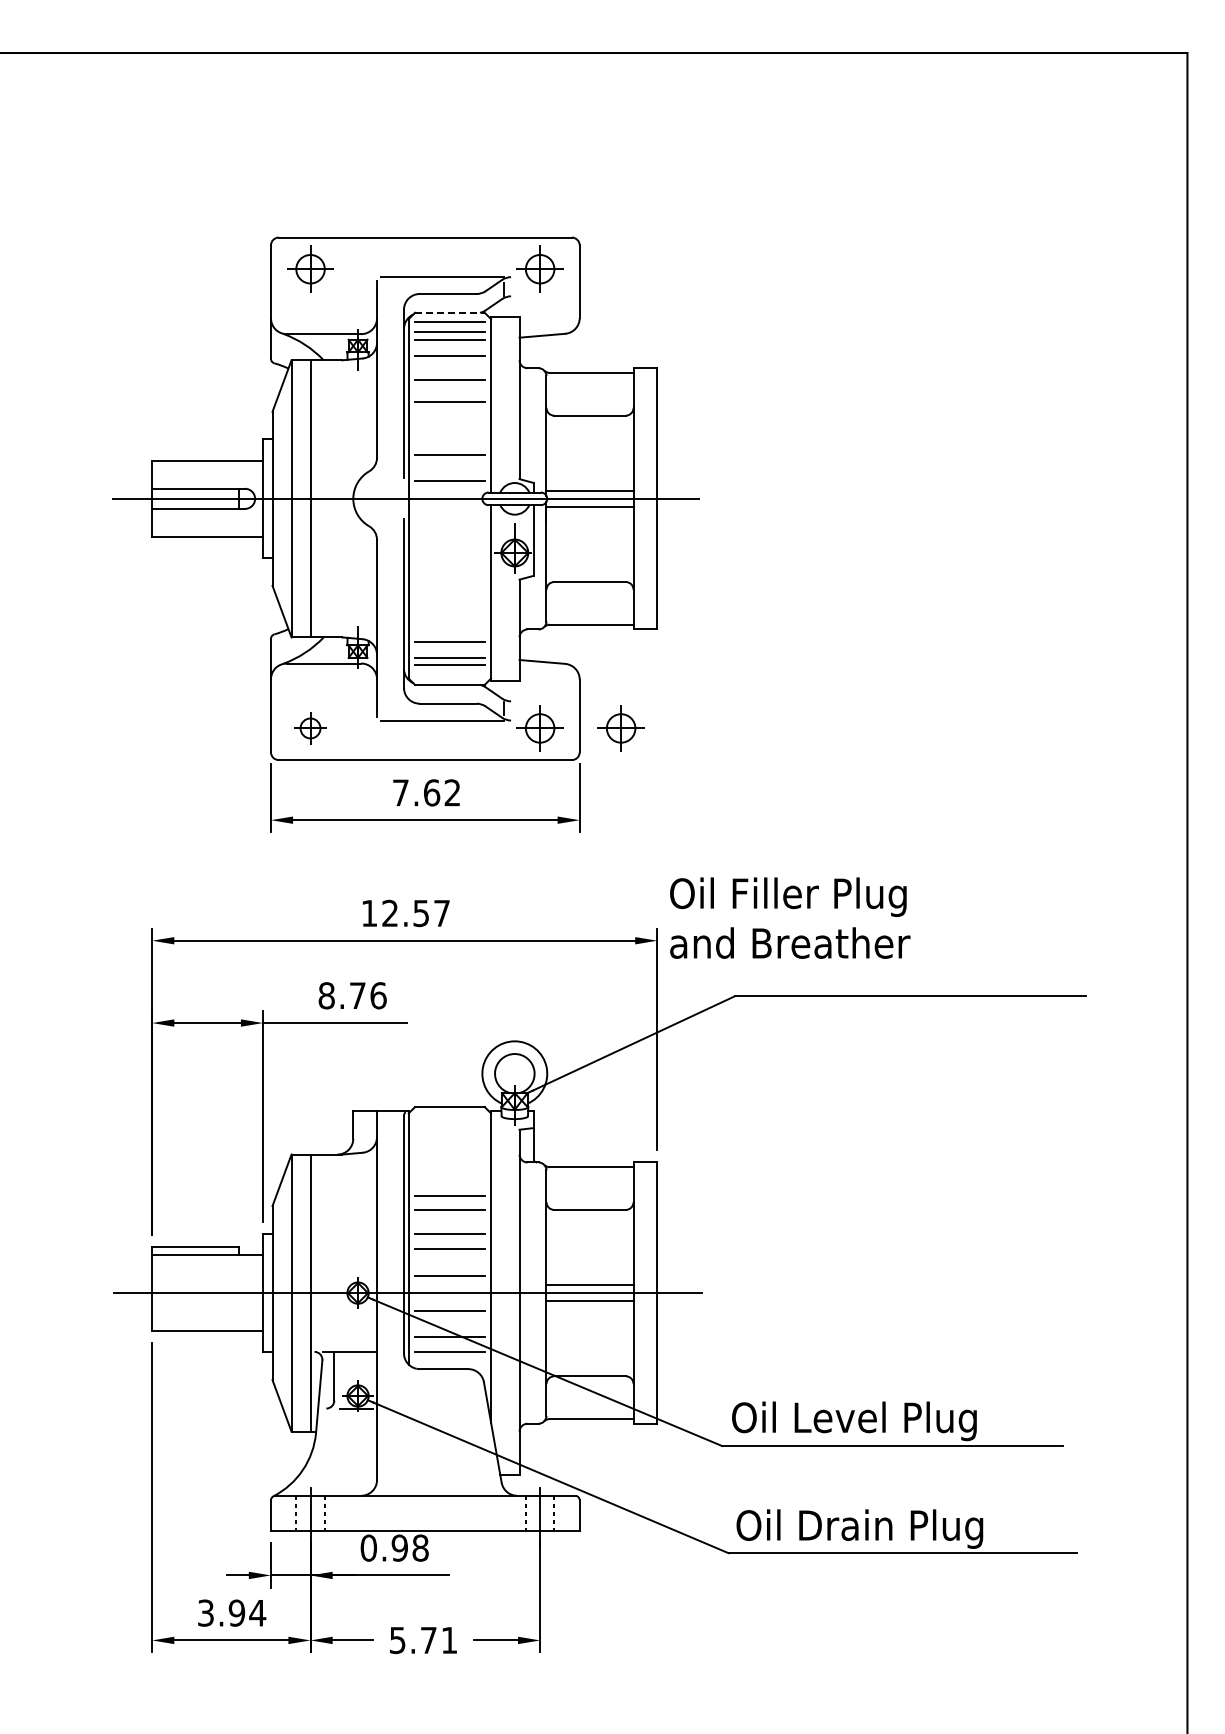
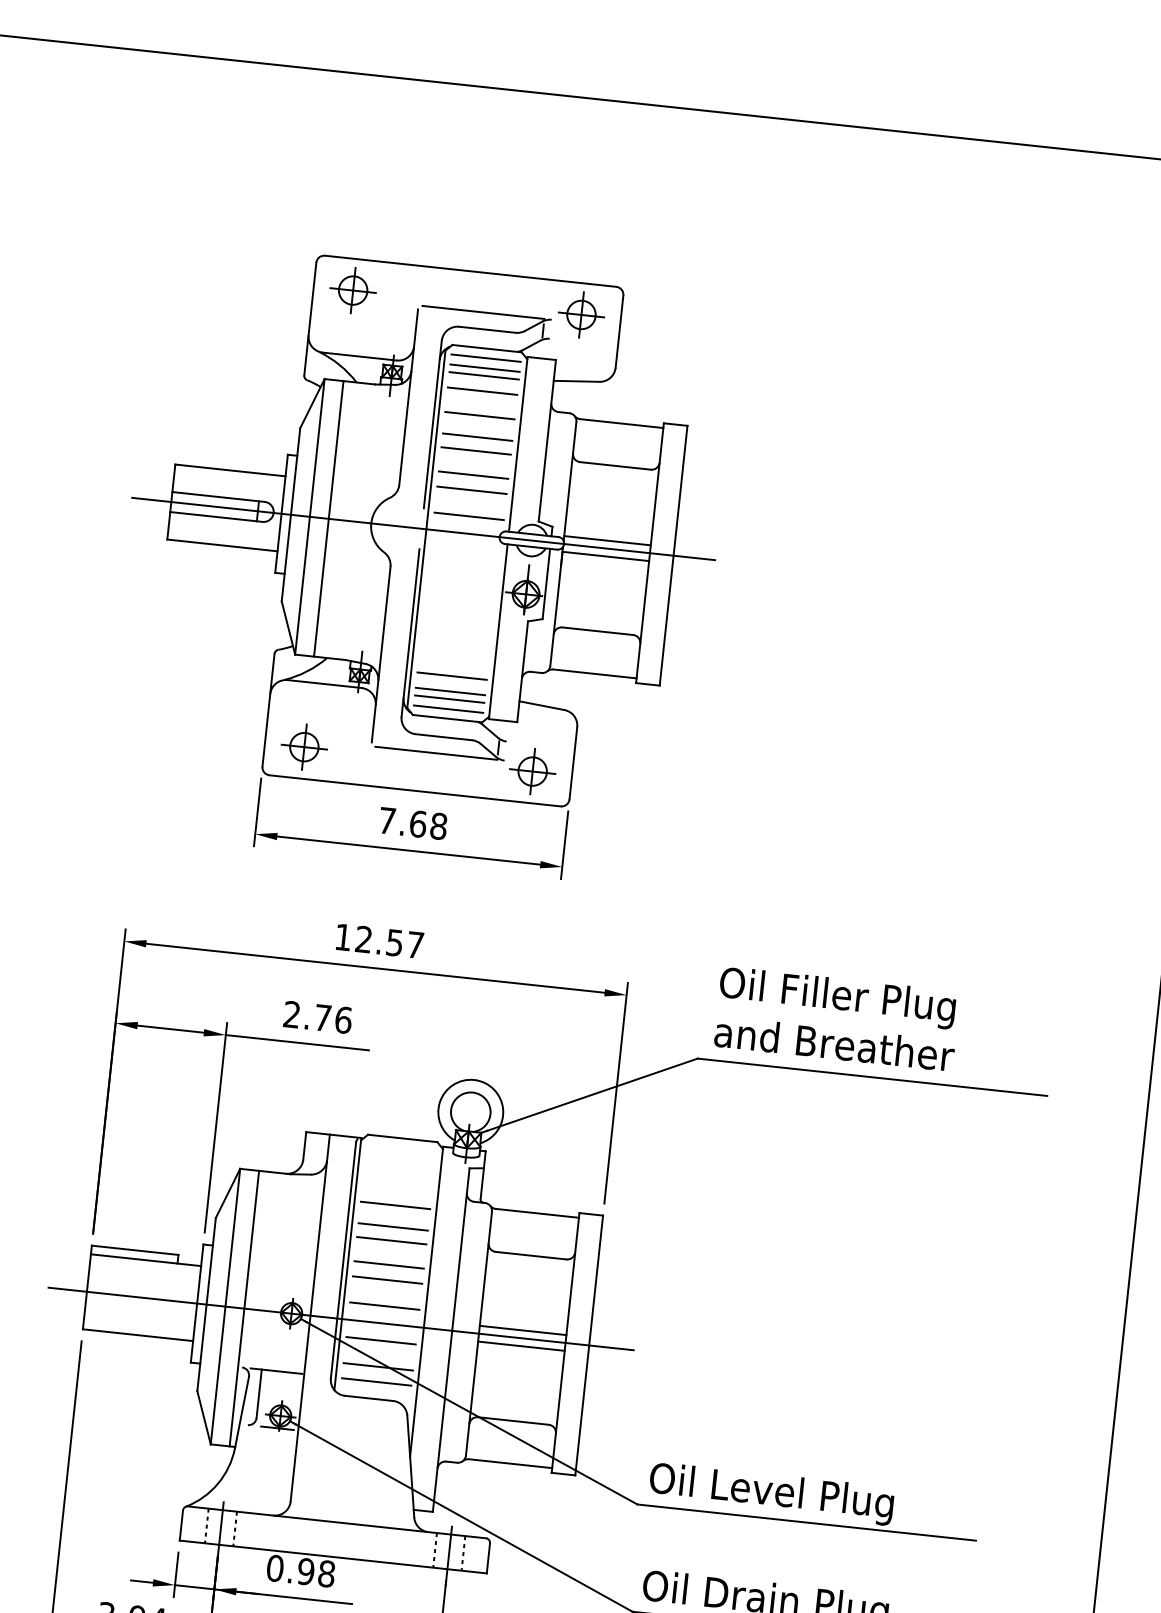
line: (449, 312) -> (486, 348), dashed -> solid
line: (449, 415) -> (475, 450), added
line: (449, 440) -> (473, 475), added
line: (449, 675) -> (448, 709), added
part: (310, 728) -> (304, 747), size x1.43
part: (620, 728) -> (612, 780), removed
text: (452, 792) -> (438, 825), 7.62 -> 7.68
text: (790, 917) -> (837, 1018), moved
text: (326, 995) -> (291, 1014), 8.76 -> 2.76
line: (449, 1174) -> (395, 1205), added

